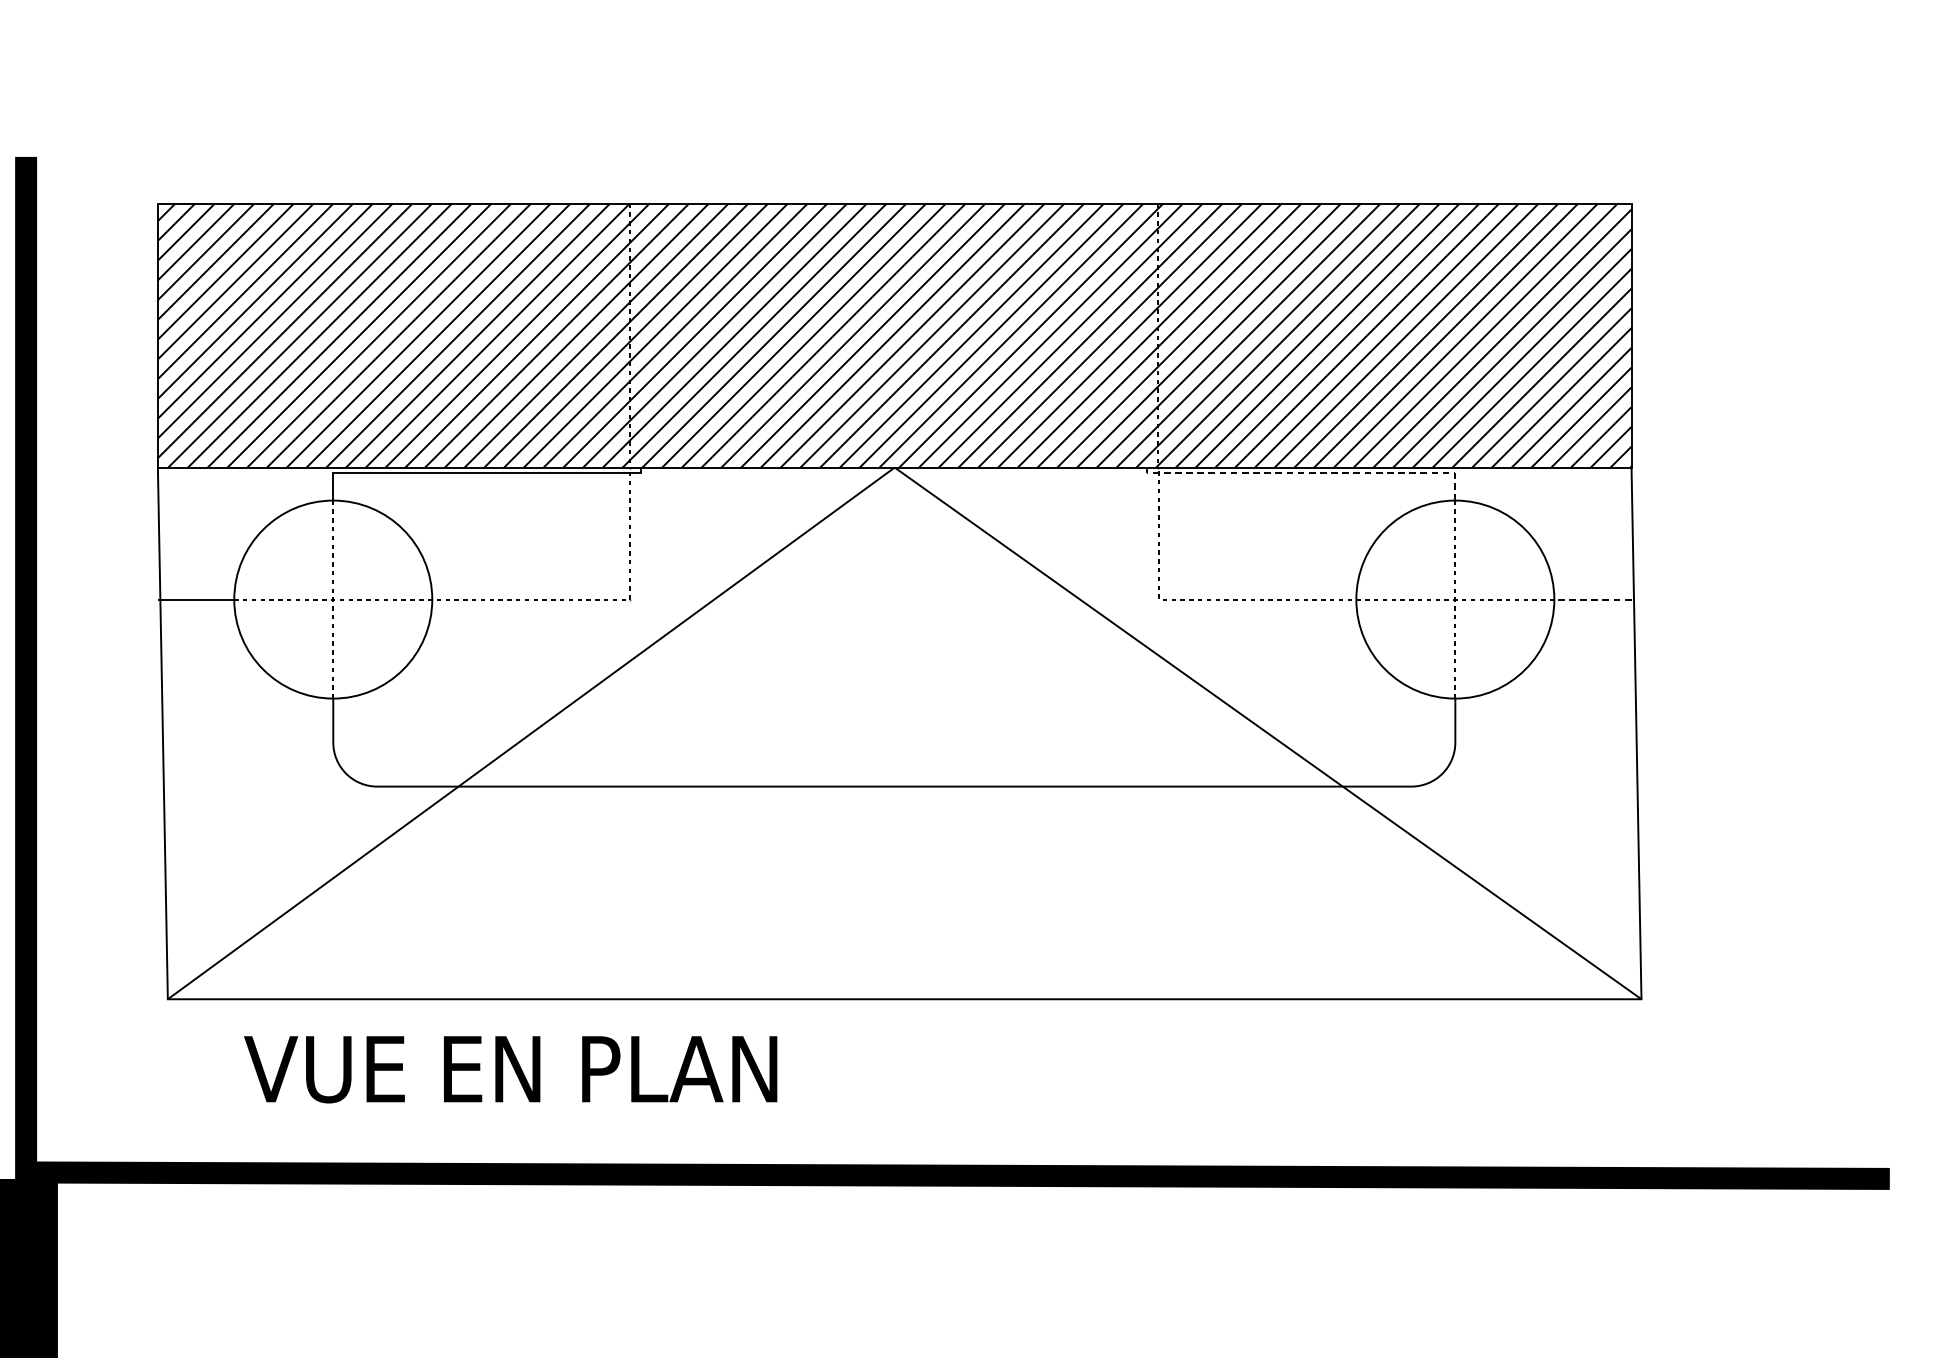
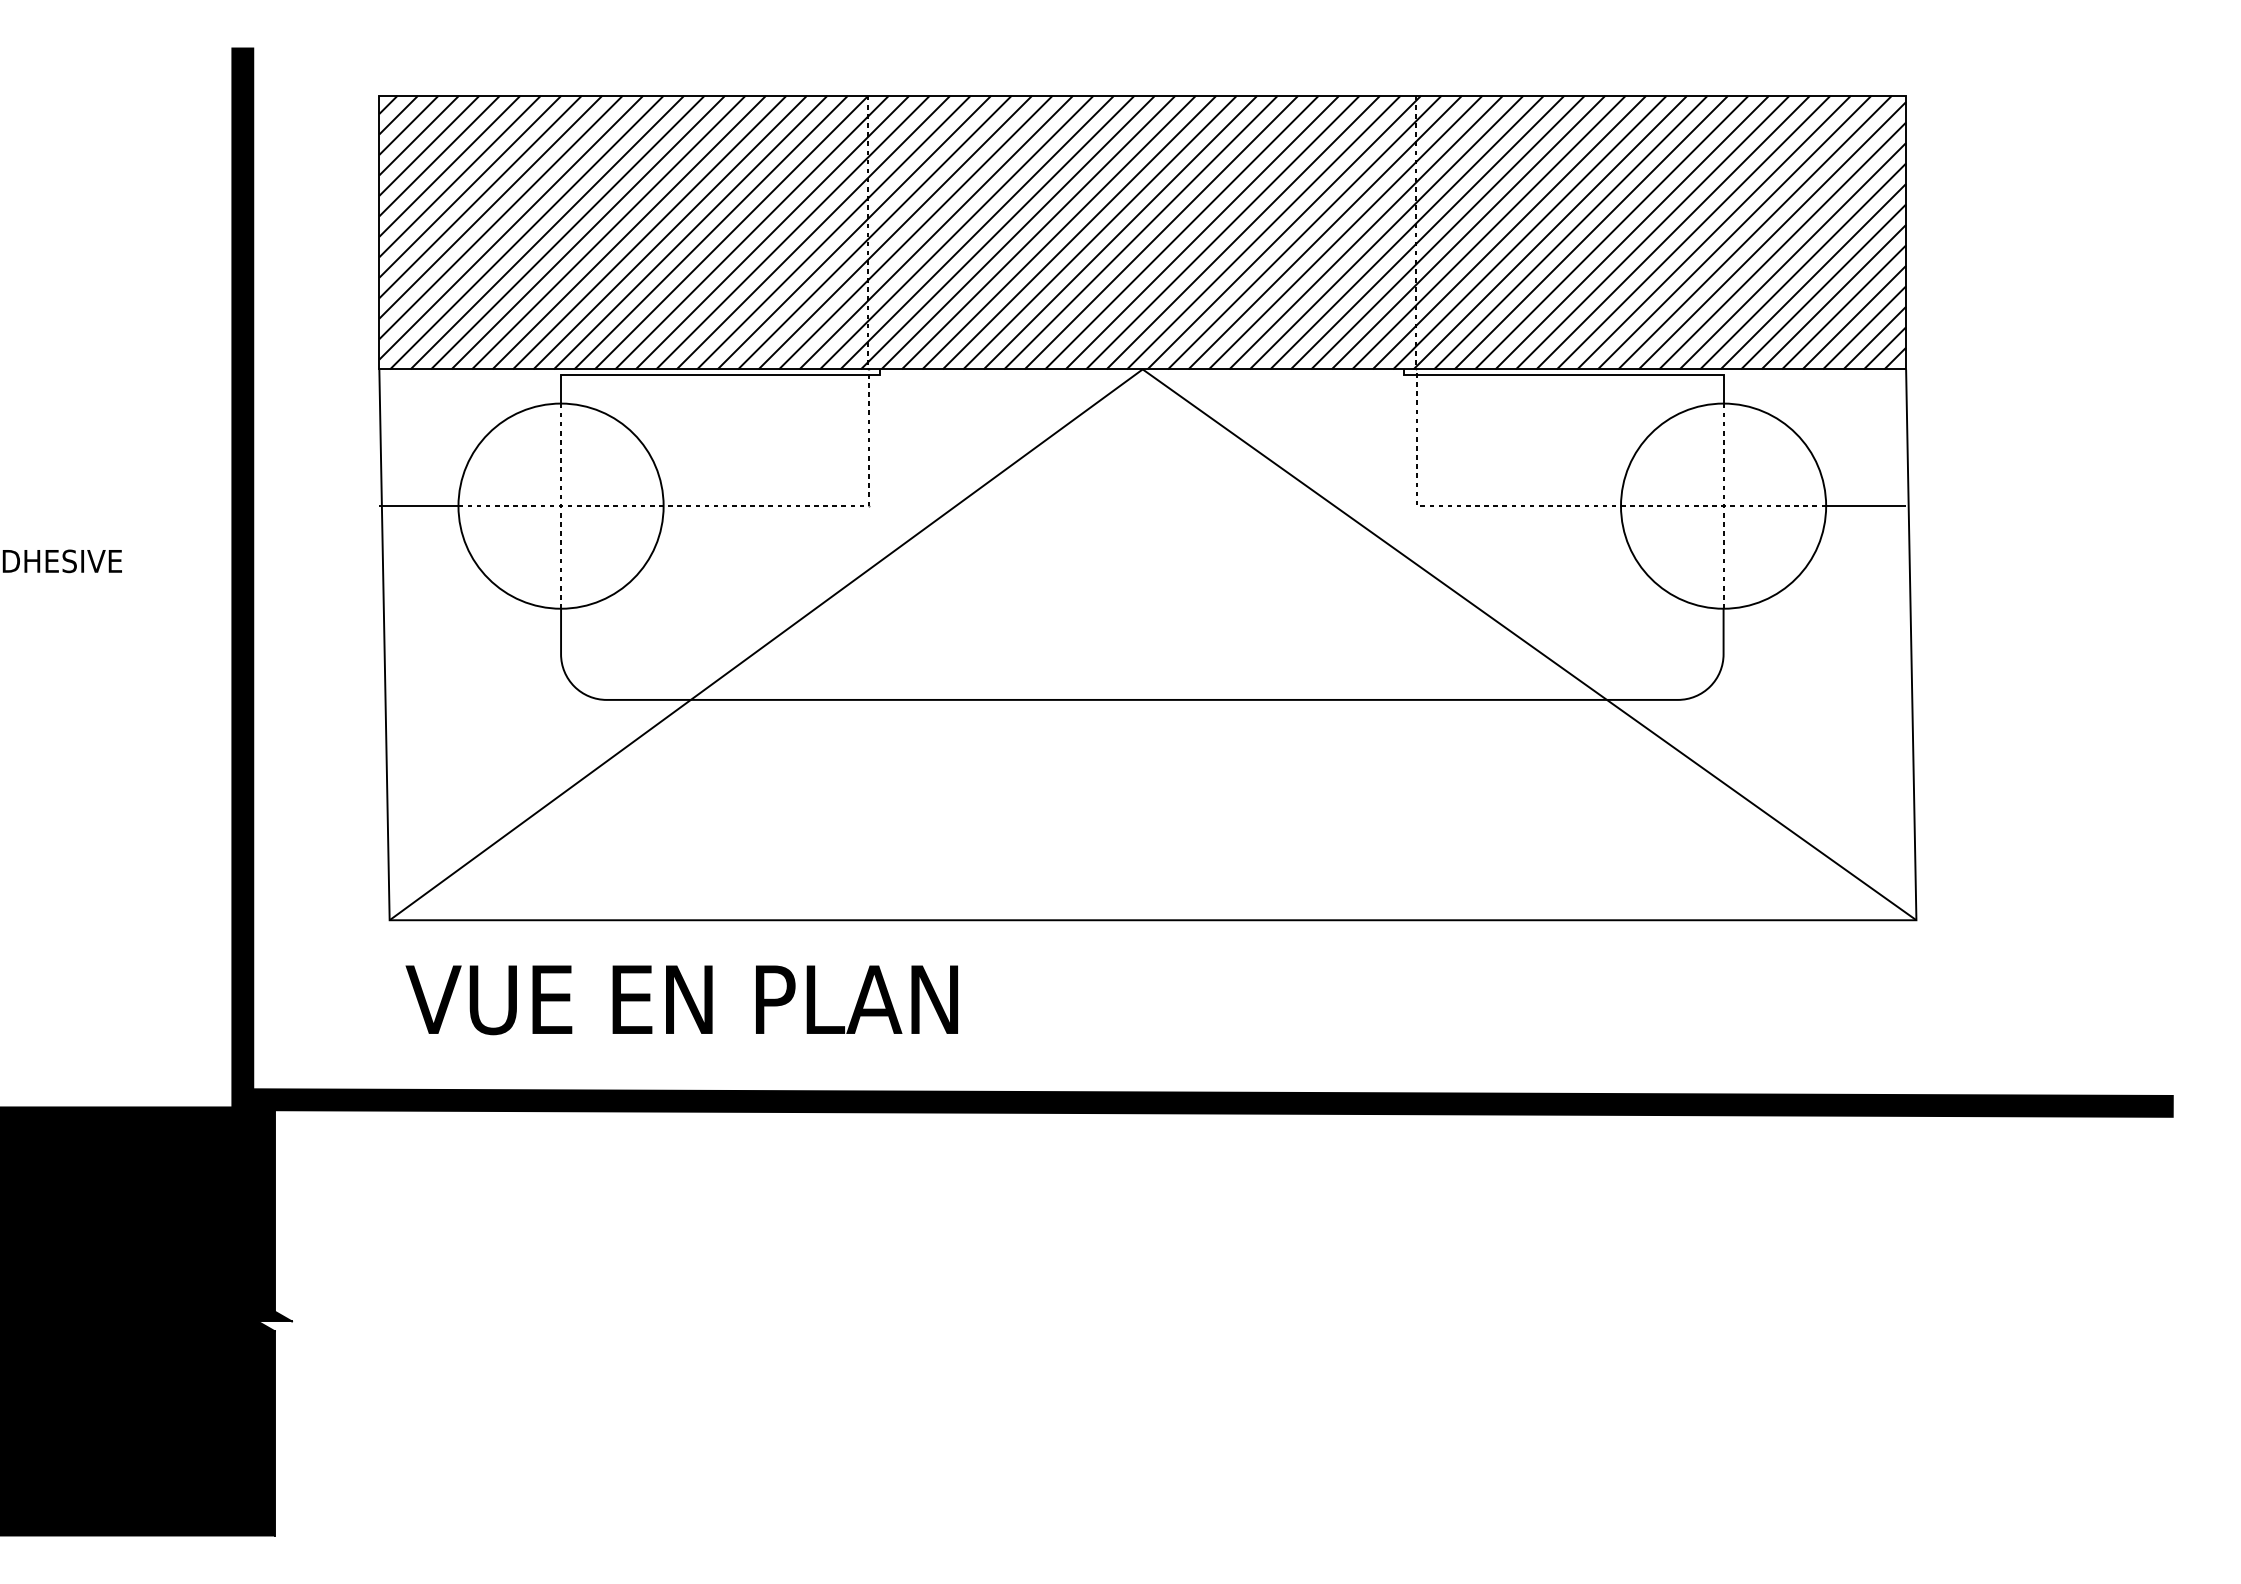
line: (1311, 473) -> (1574, 375), dashed -> solid
line: (1593, 599) -> (1866, 506), dashed -> solid
text: (510, 1069) -> (681, 1000), moved

